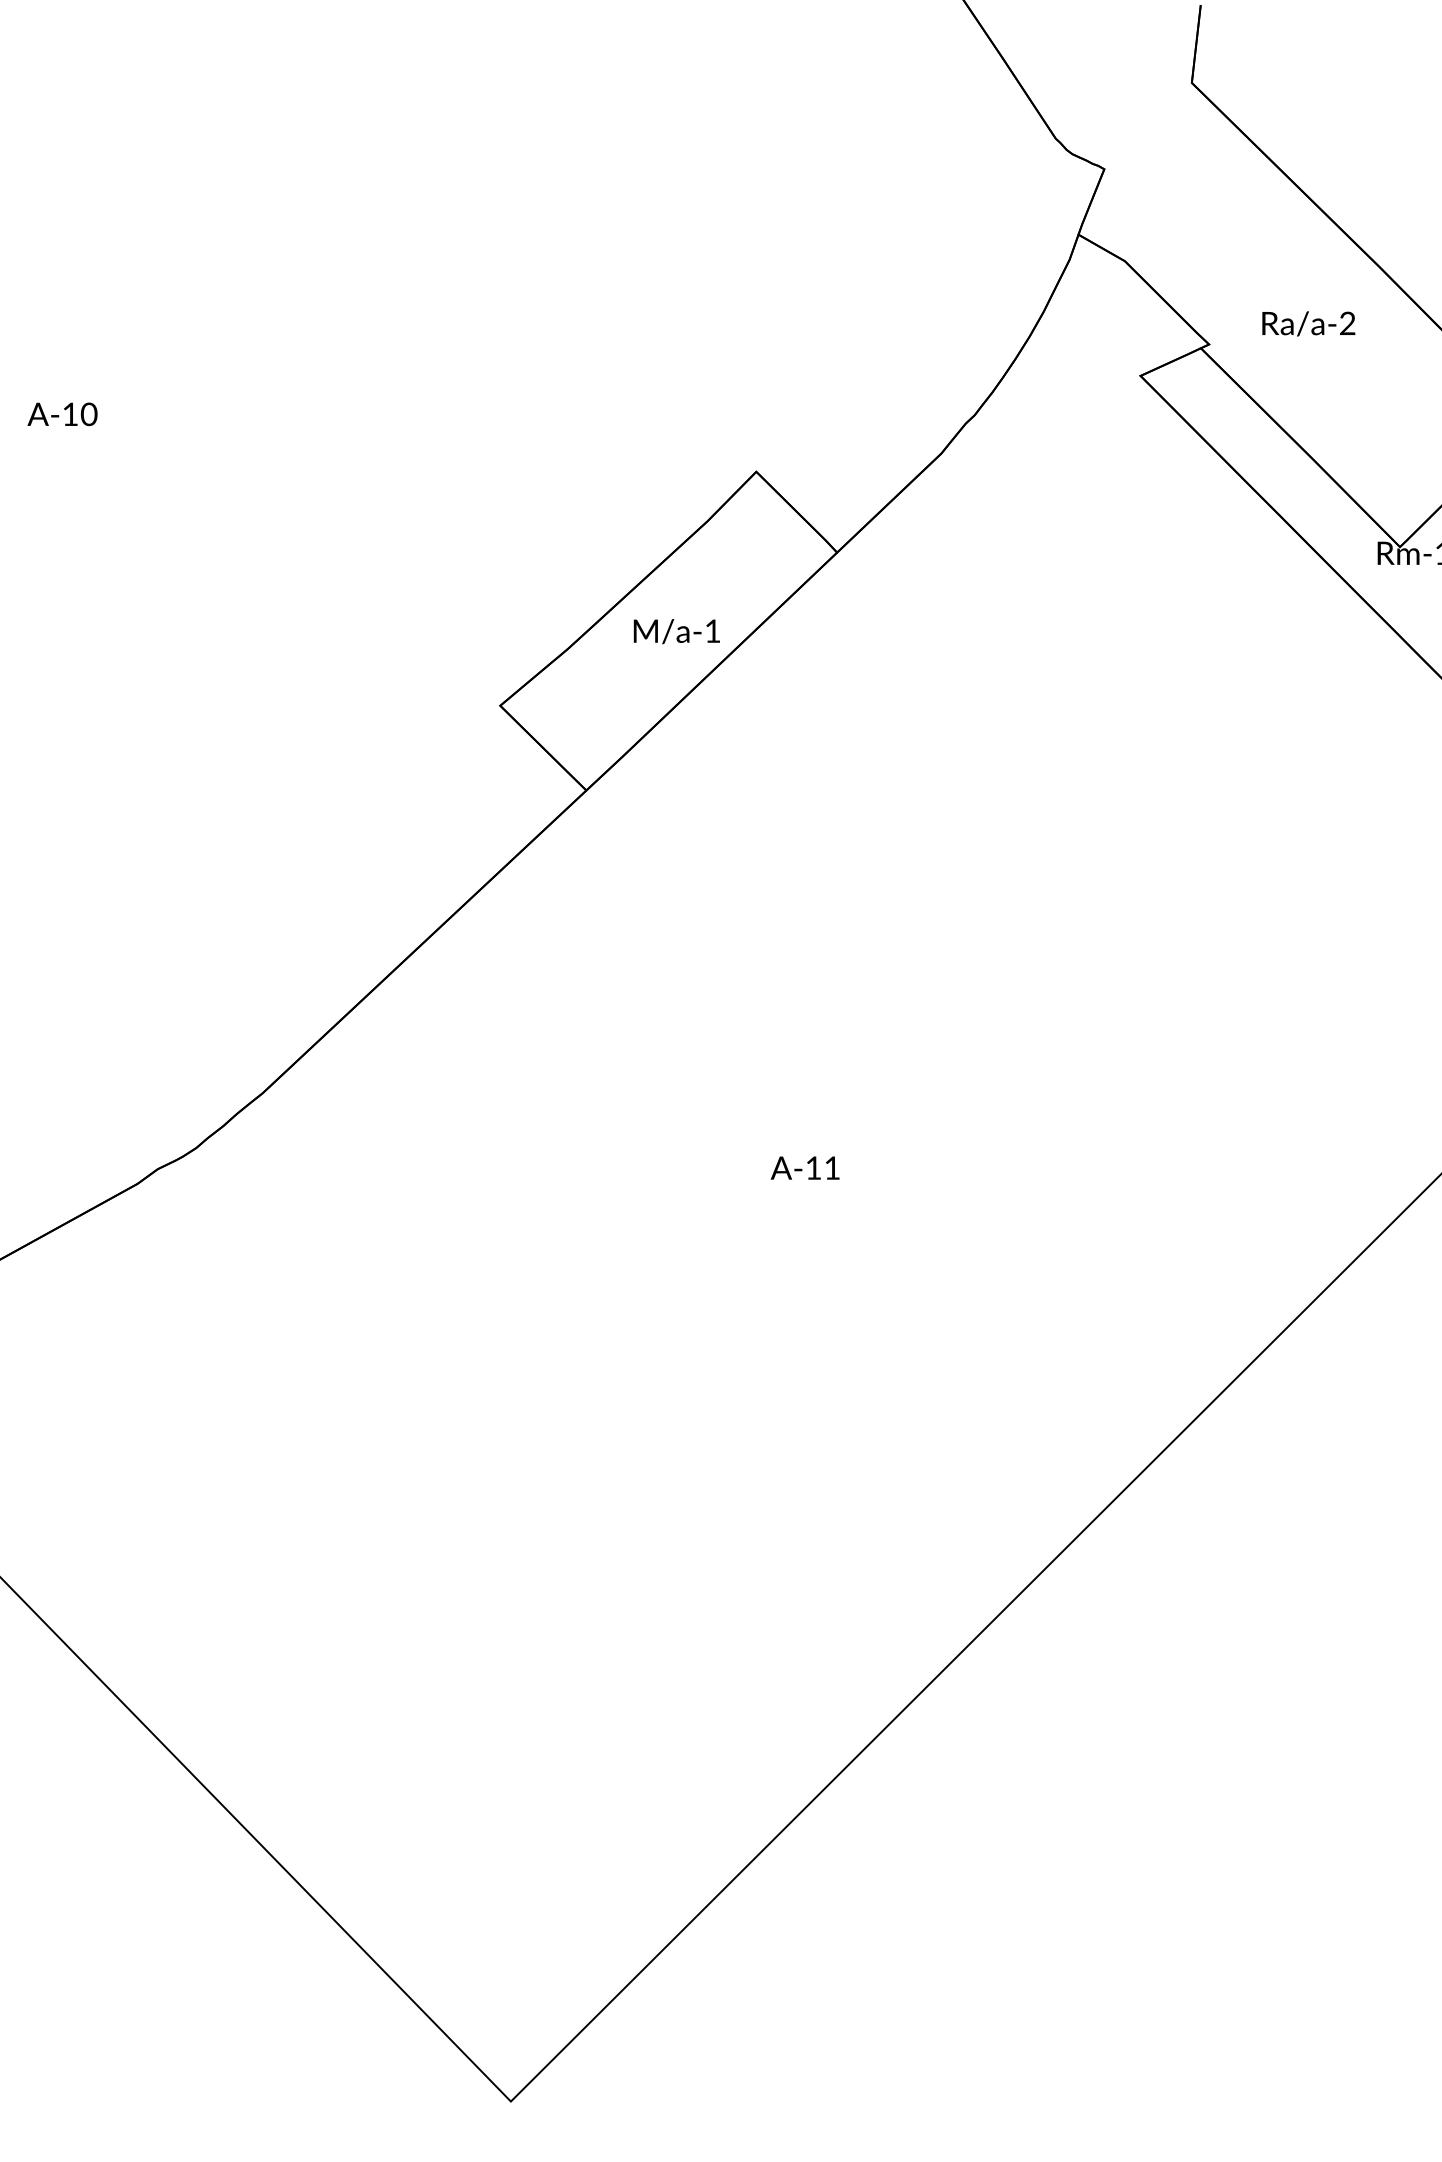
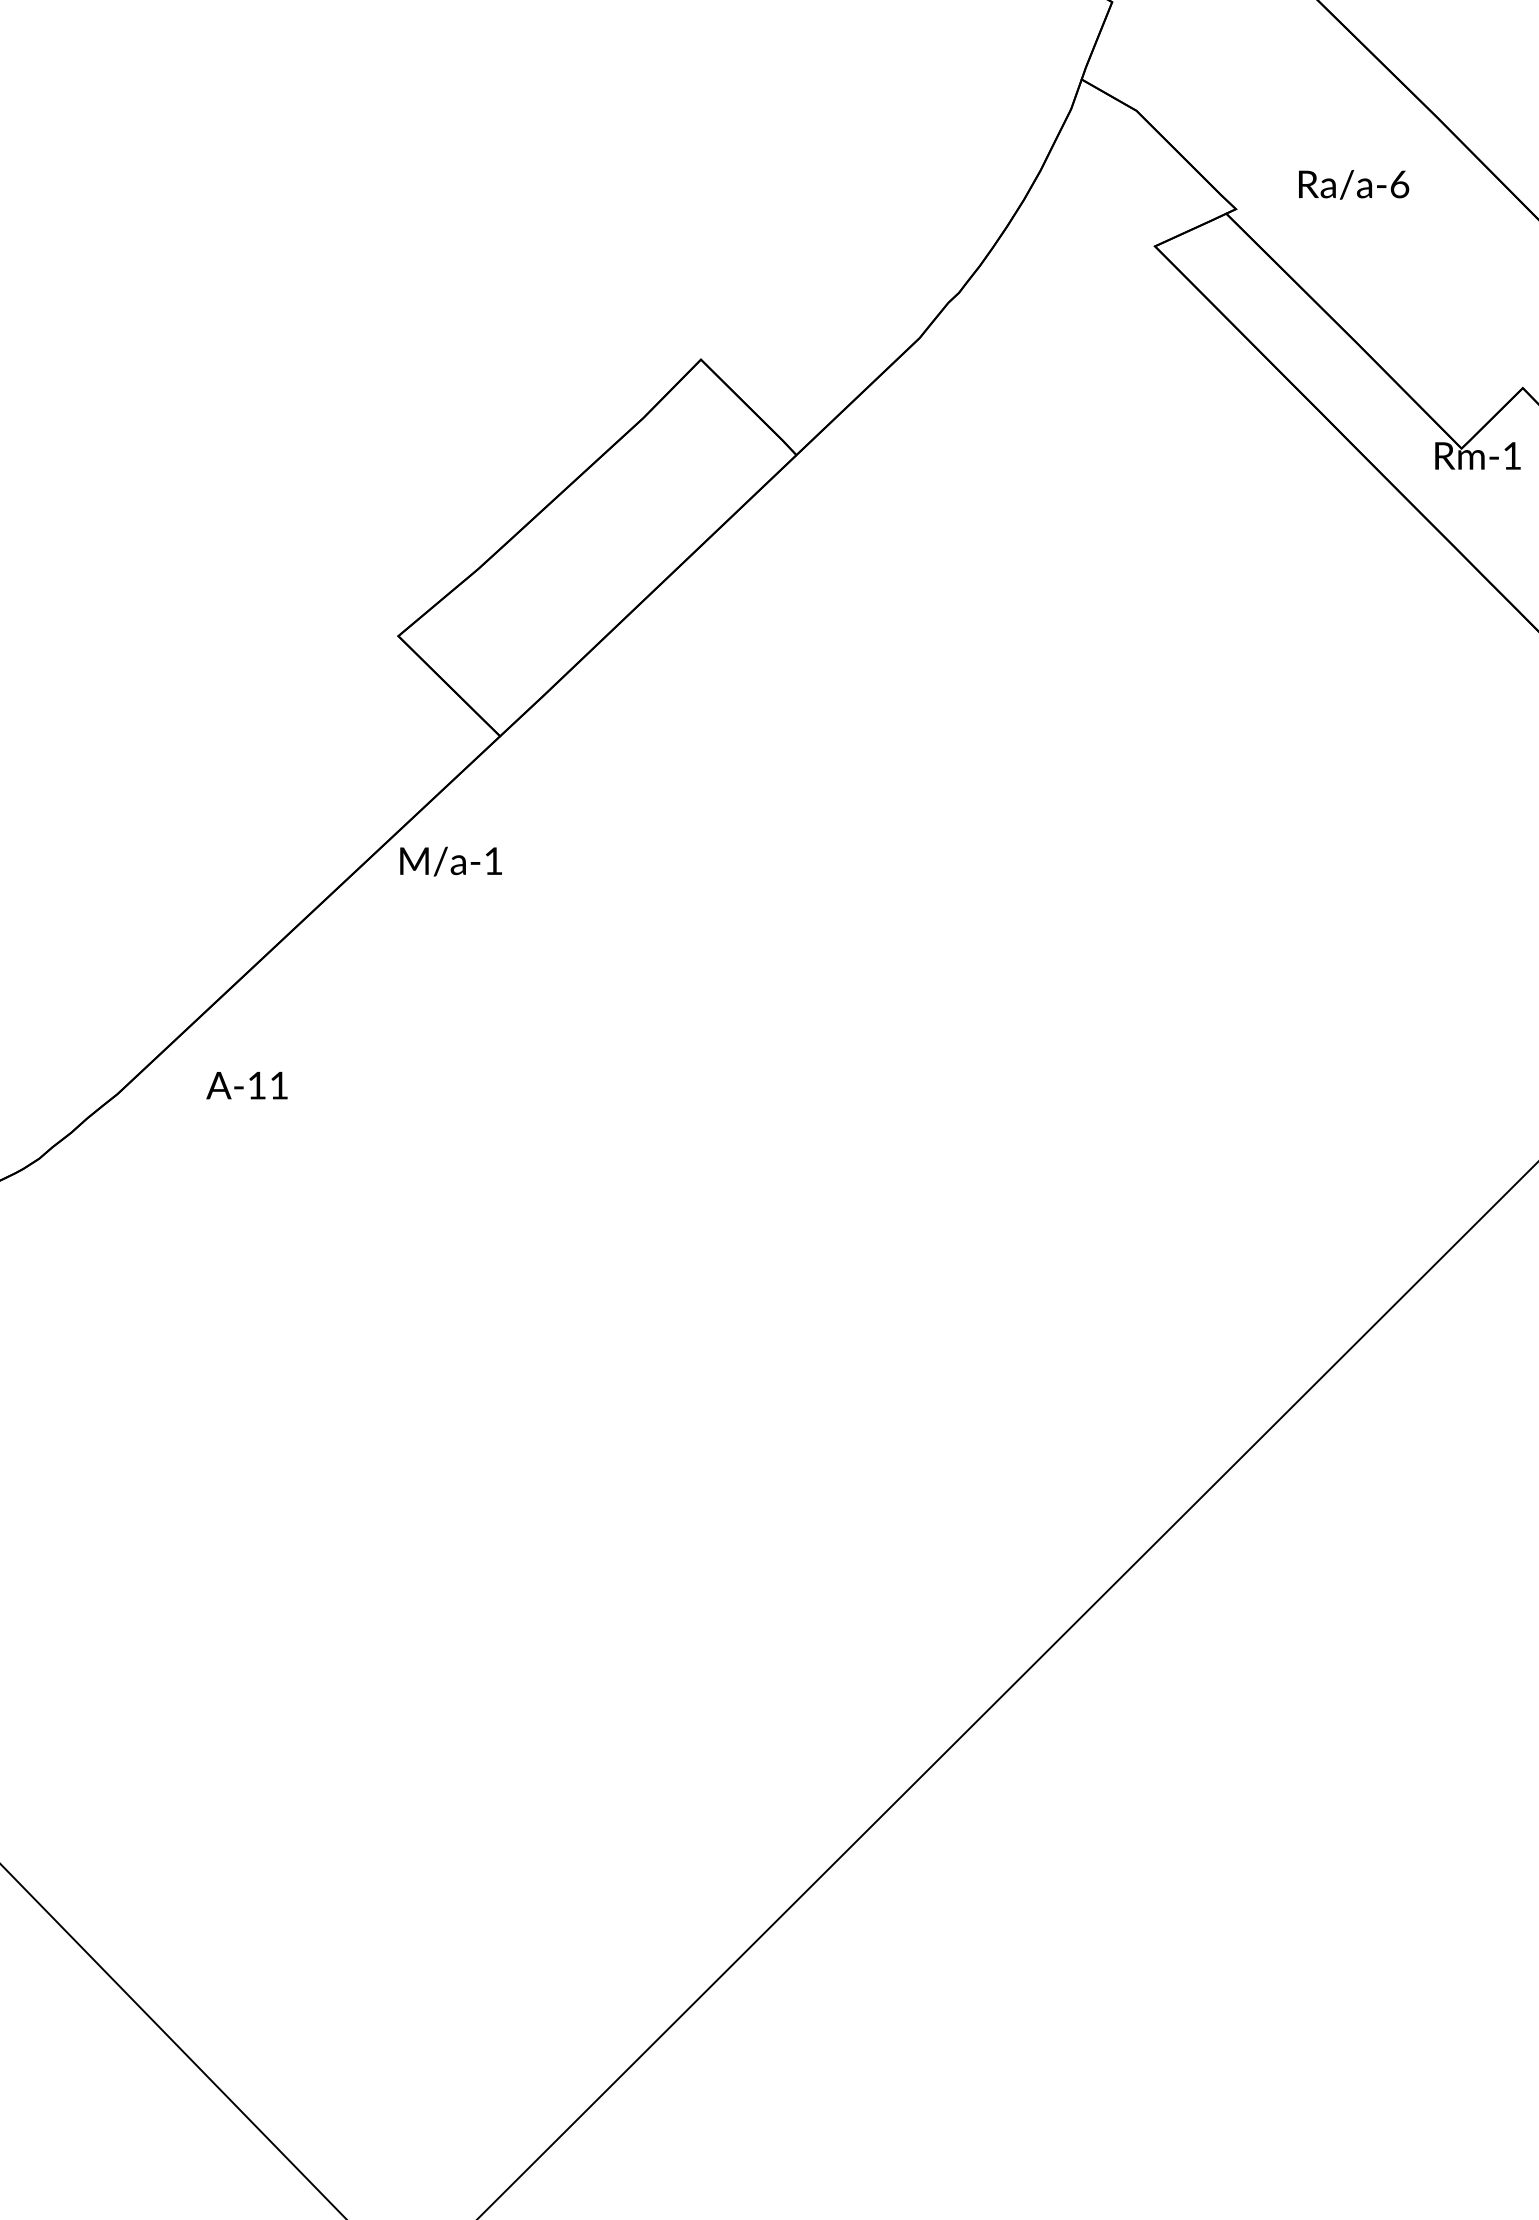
text: (1347, 323) -> (1399, 184), Ra/a-2 -> Ra/a-6
text: (676, 631) -> (450, 861), moved
text: (804, 1167) -> (246, 1084), moved

